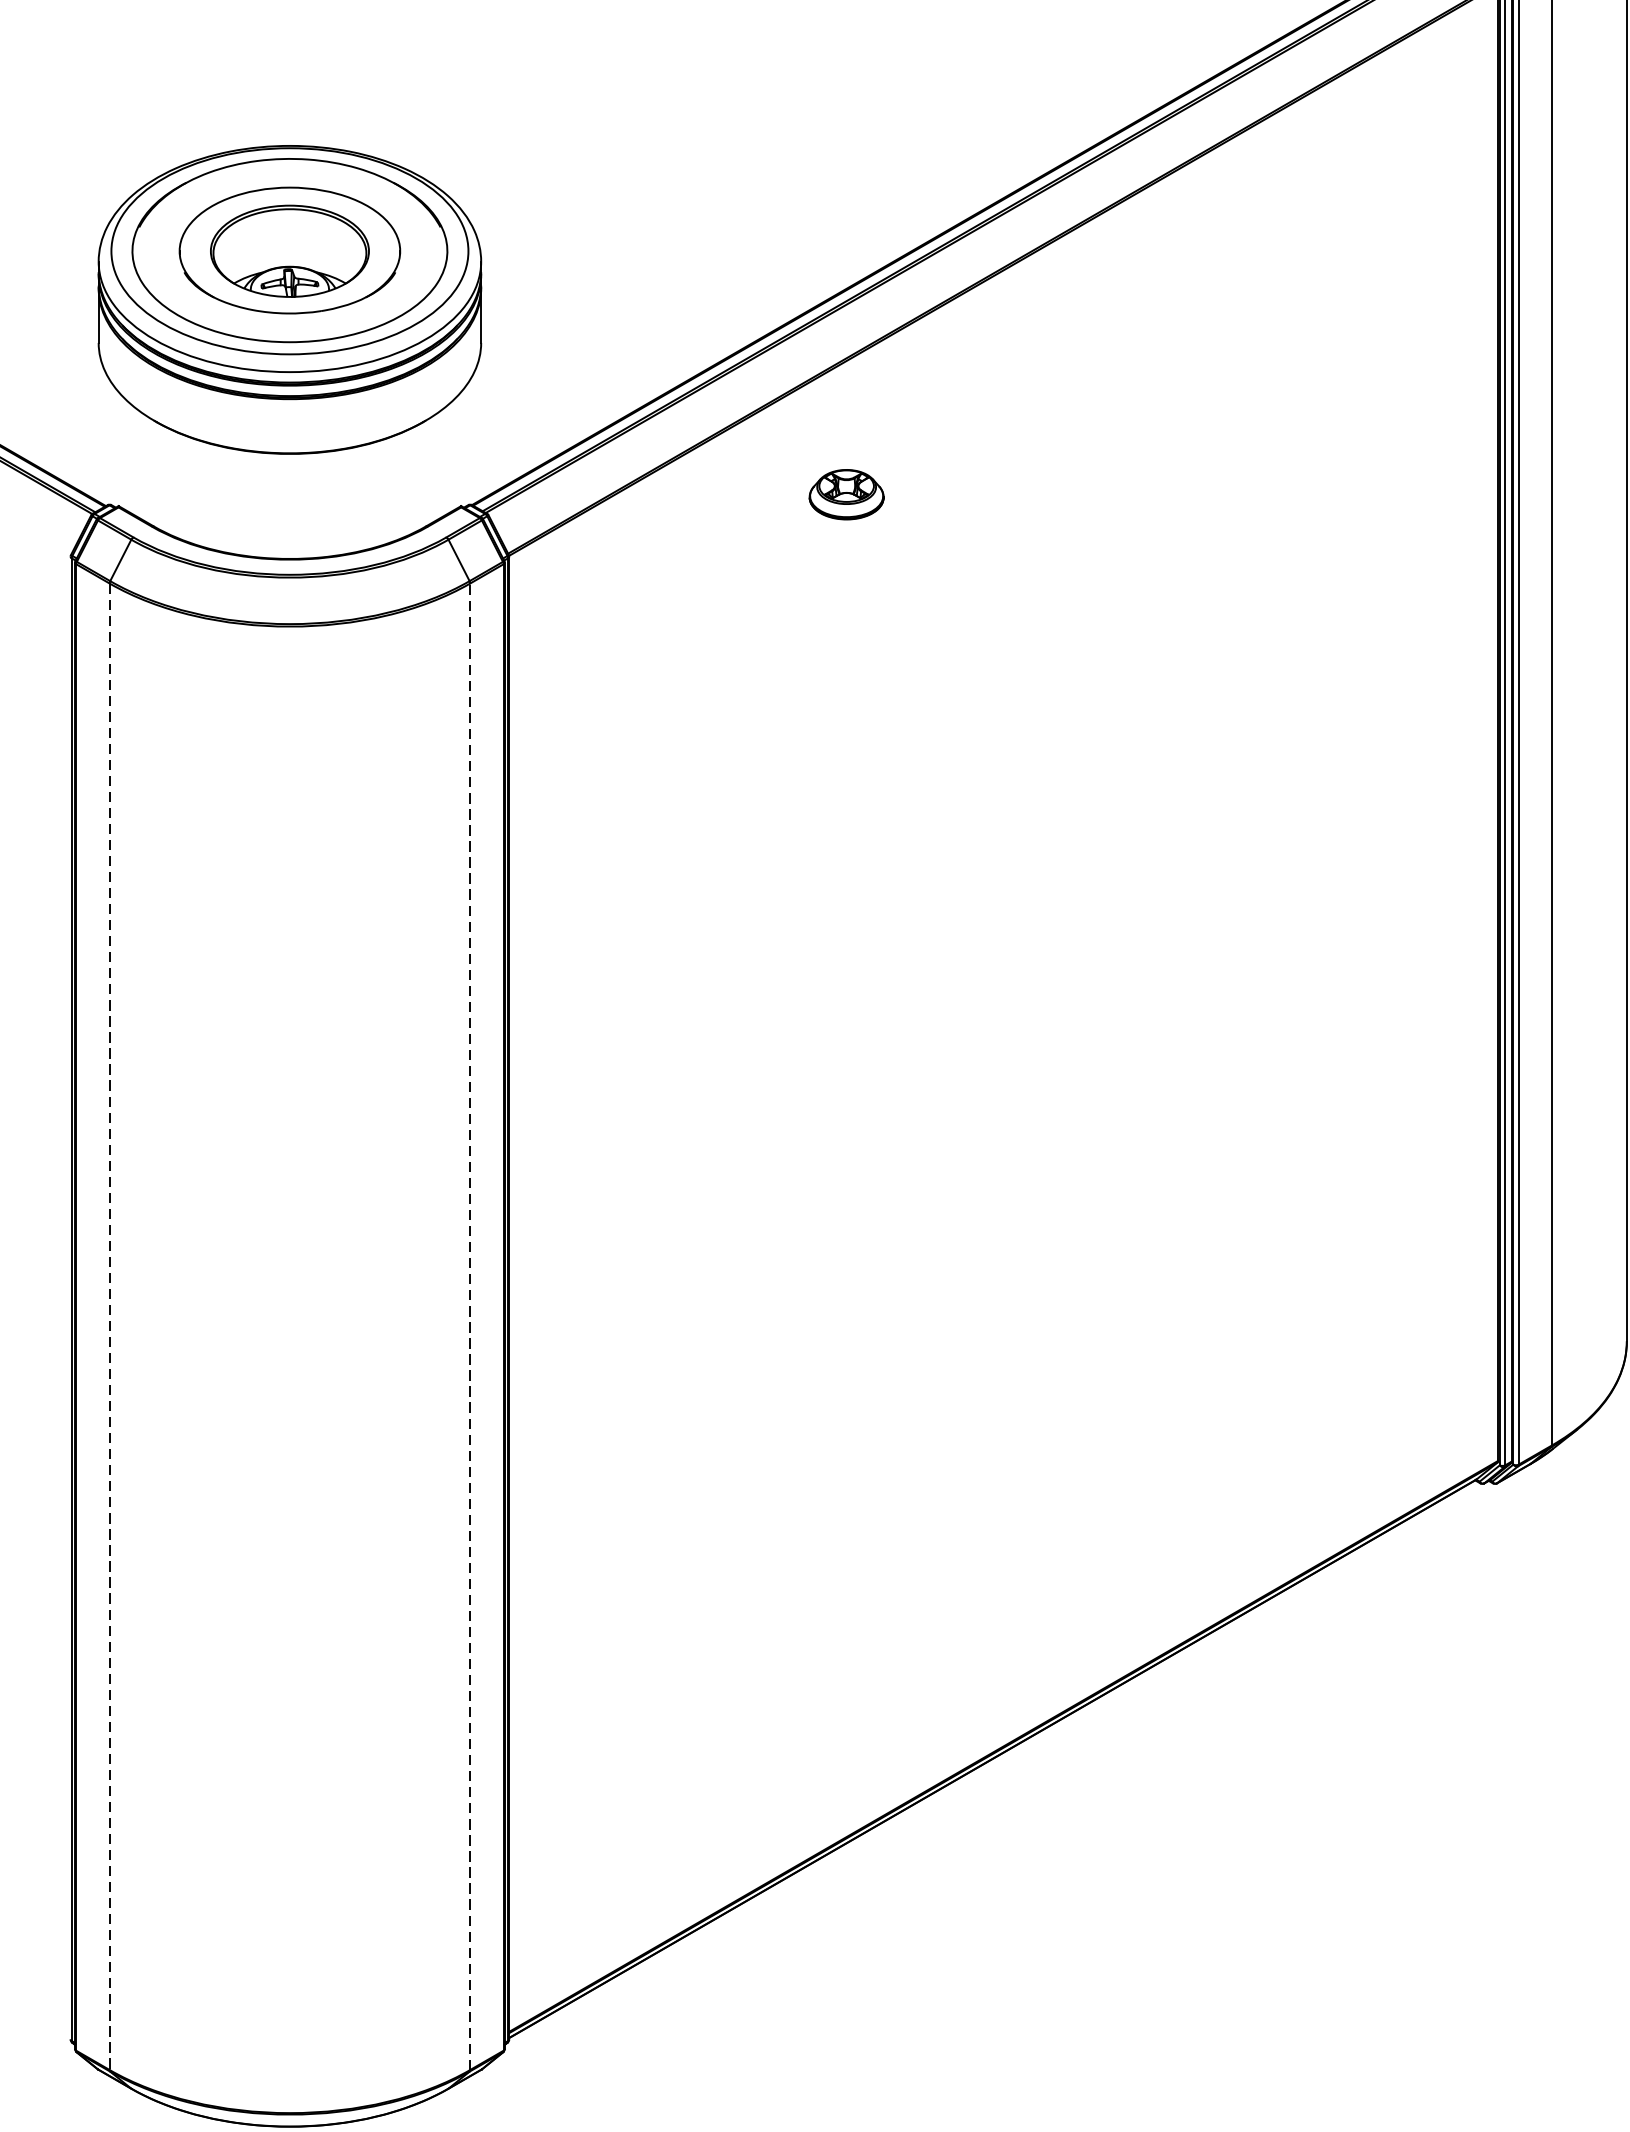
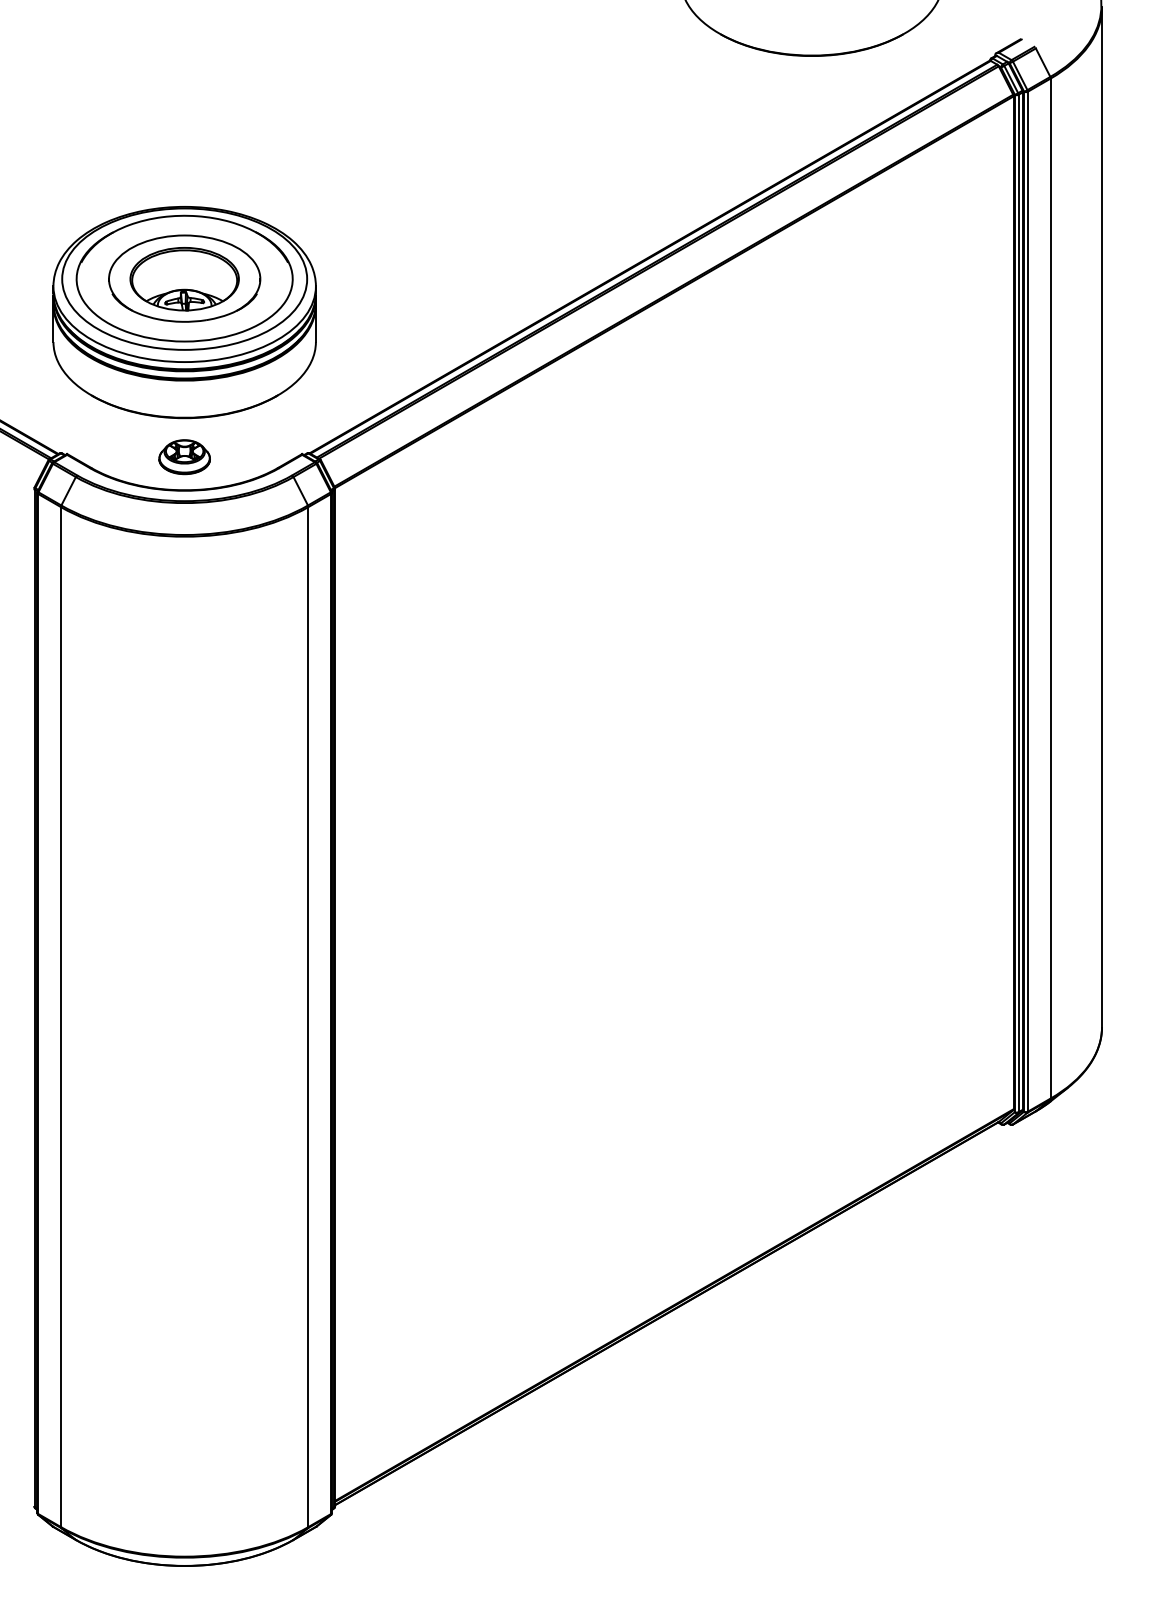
part: (846, 495) -> (184, 457), moved
line: (108, 1327) -> (60, 1017), dashed -> solid
line: (470, 1327) -> (308, 1017), dashed -> solid

